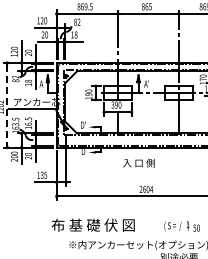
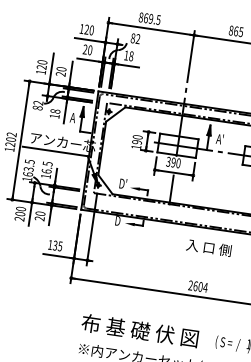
line: (7, 105) -> (21, 140), dashed -> solid
text: (138, 163) -> (208, 248), moved
text: (92, 224) -> (139, 329), moved

